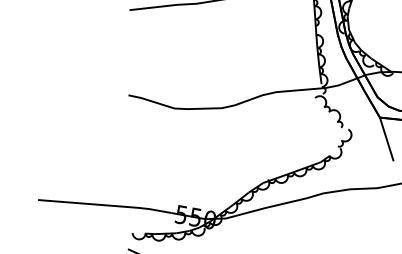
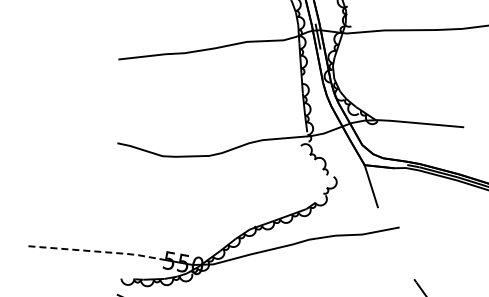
line: (107, 205) -> (96, 251), solid -> dashed

